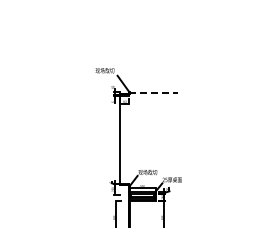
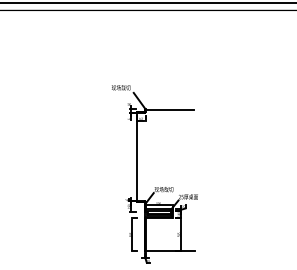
line: (153, 92) -> (169, 109), dashed -> solid

